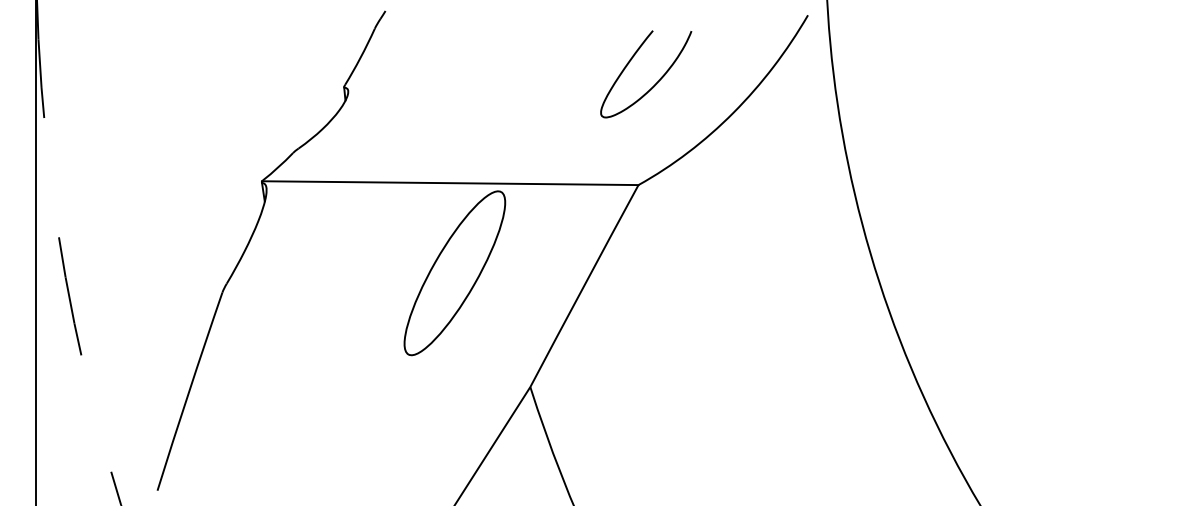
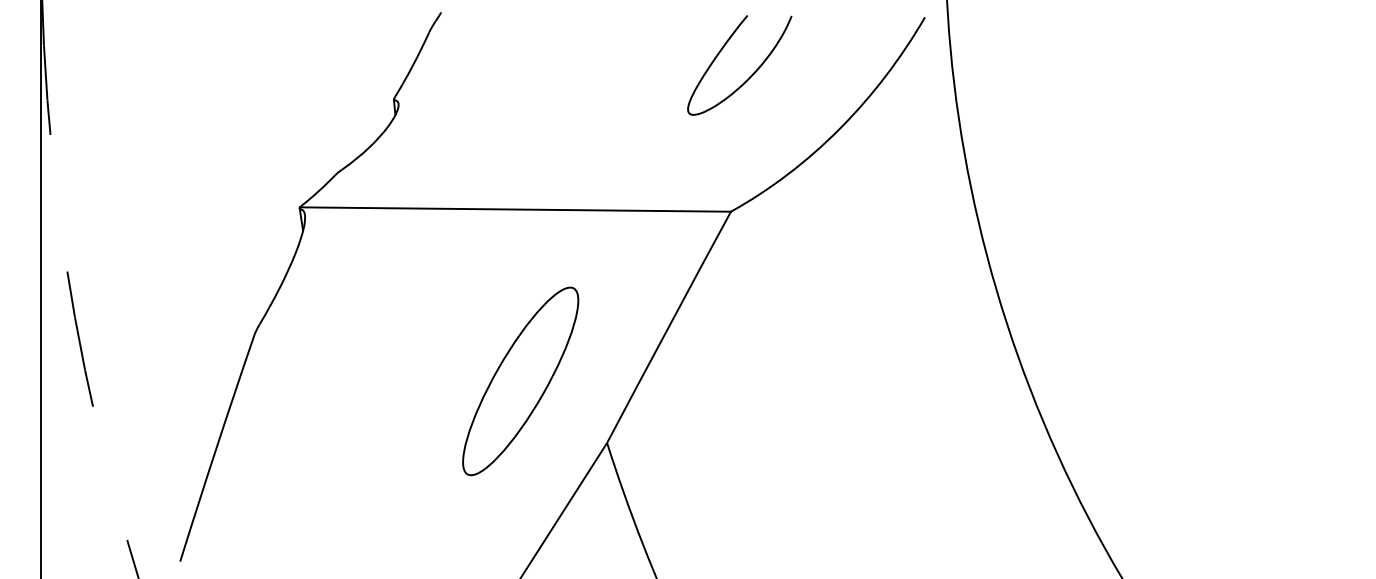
curve: (655, 83) -> (750, 75), moved
part: (454, 273) -> (520, 381), moved

